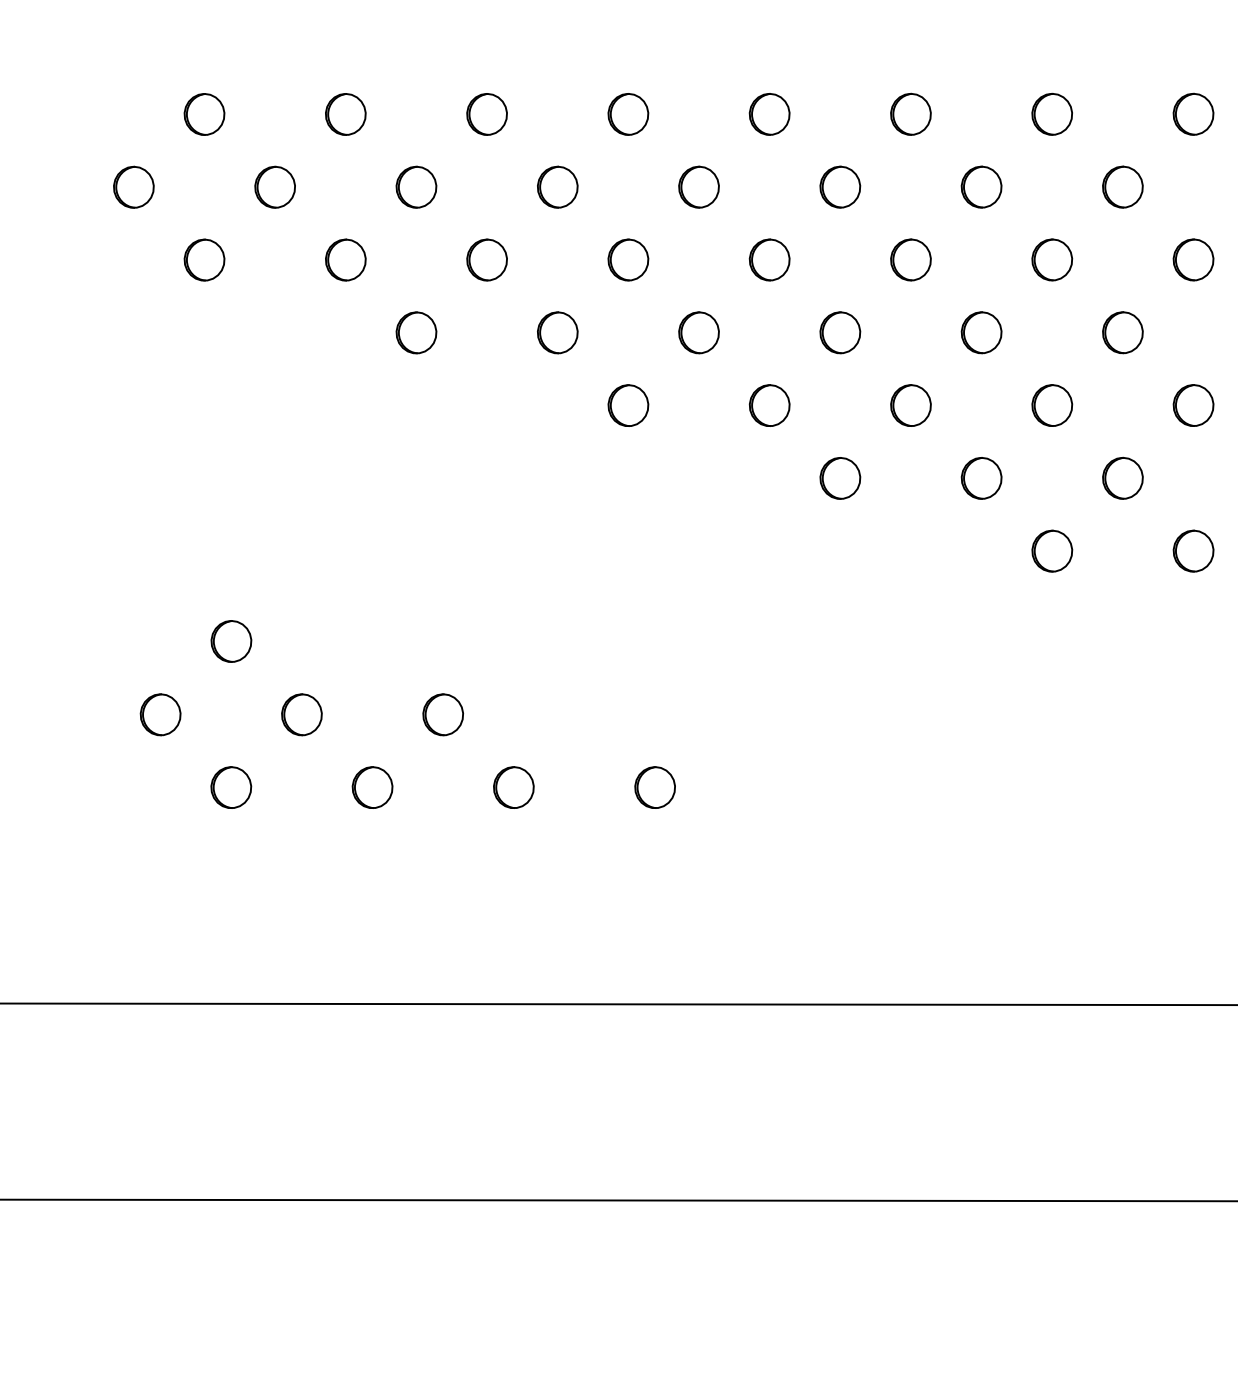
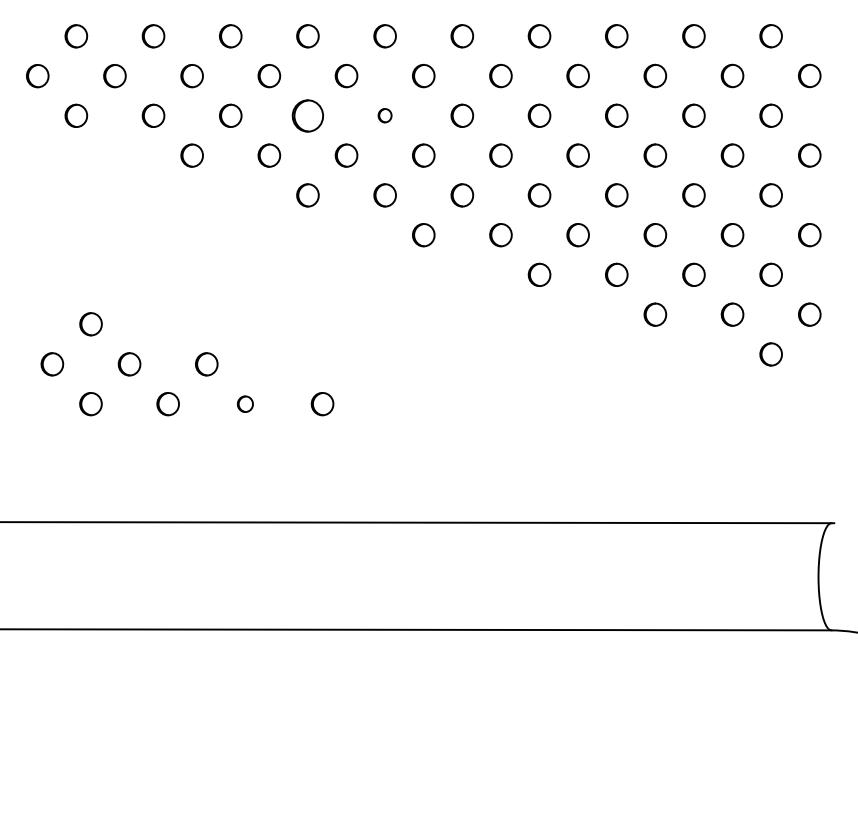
part: (627, 259) -> (307, 115), size x1.4
part: (768, 259) -> (384, 115), size x0.6
part: (514, 788) -> (245, 404), size x0.7

